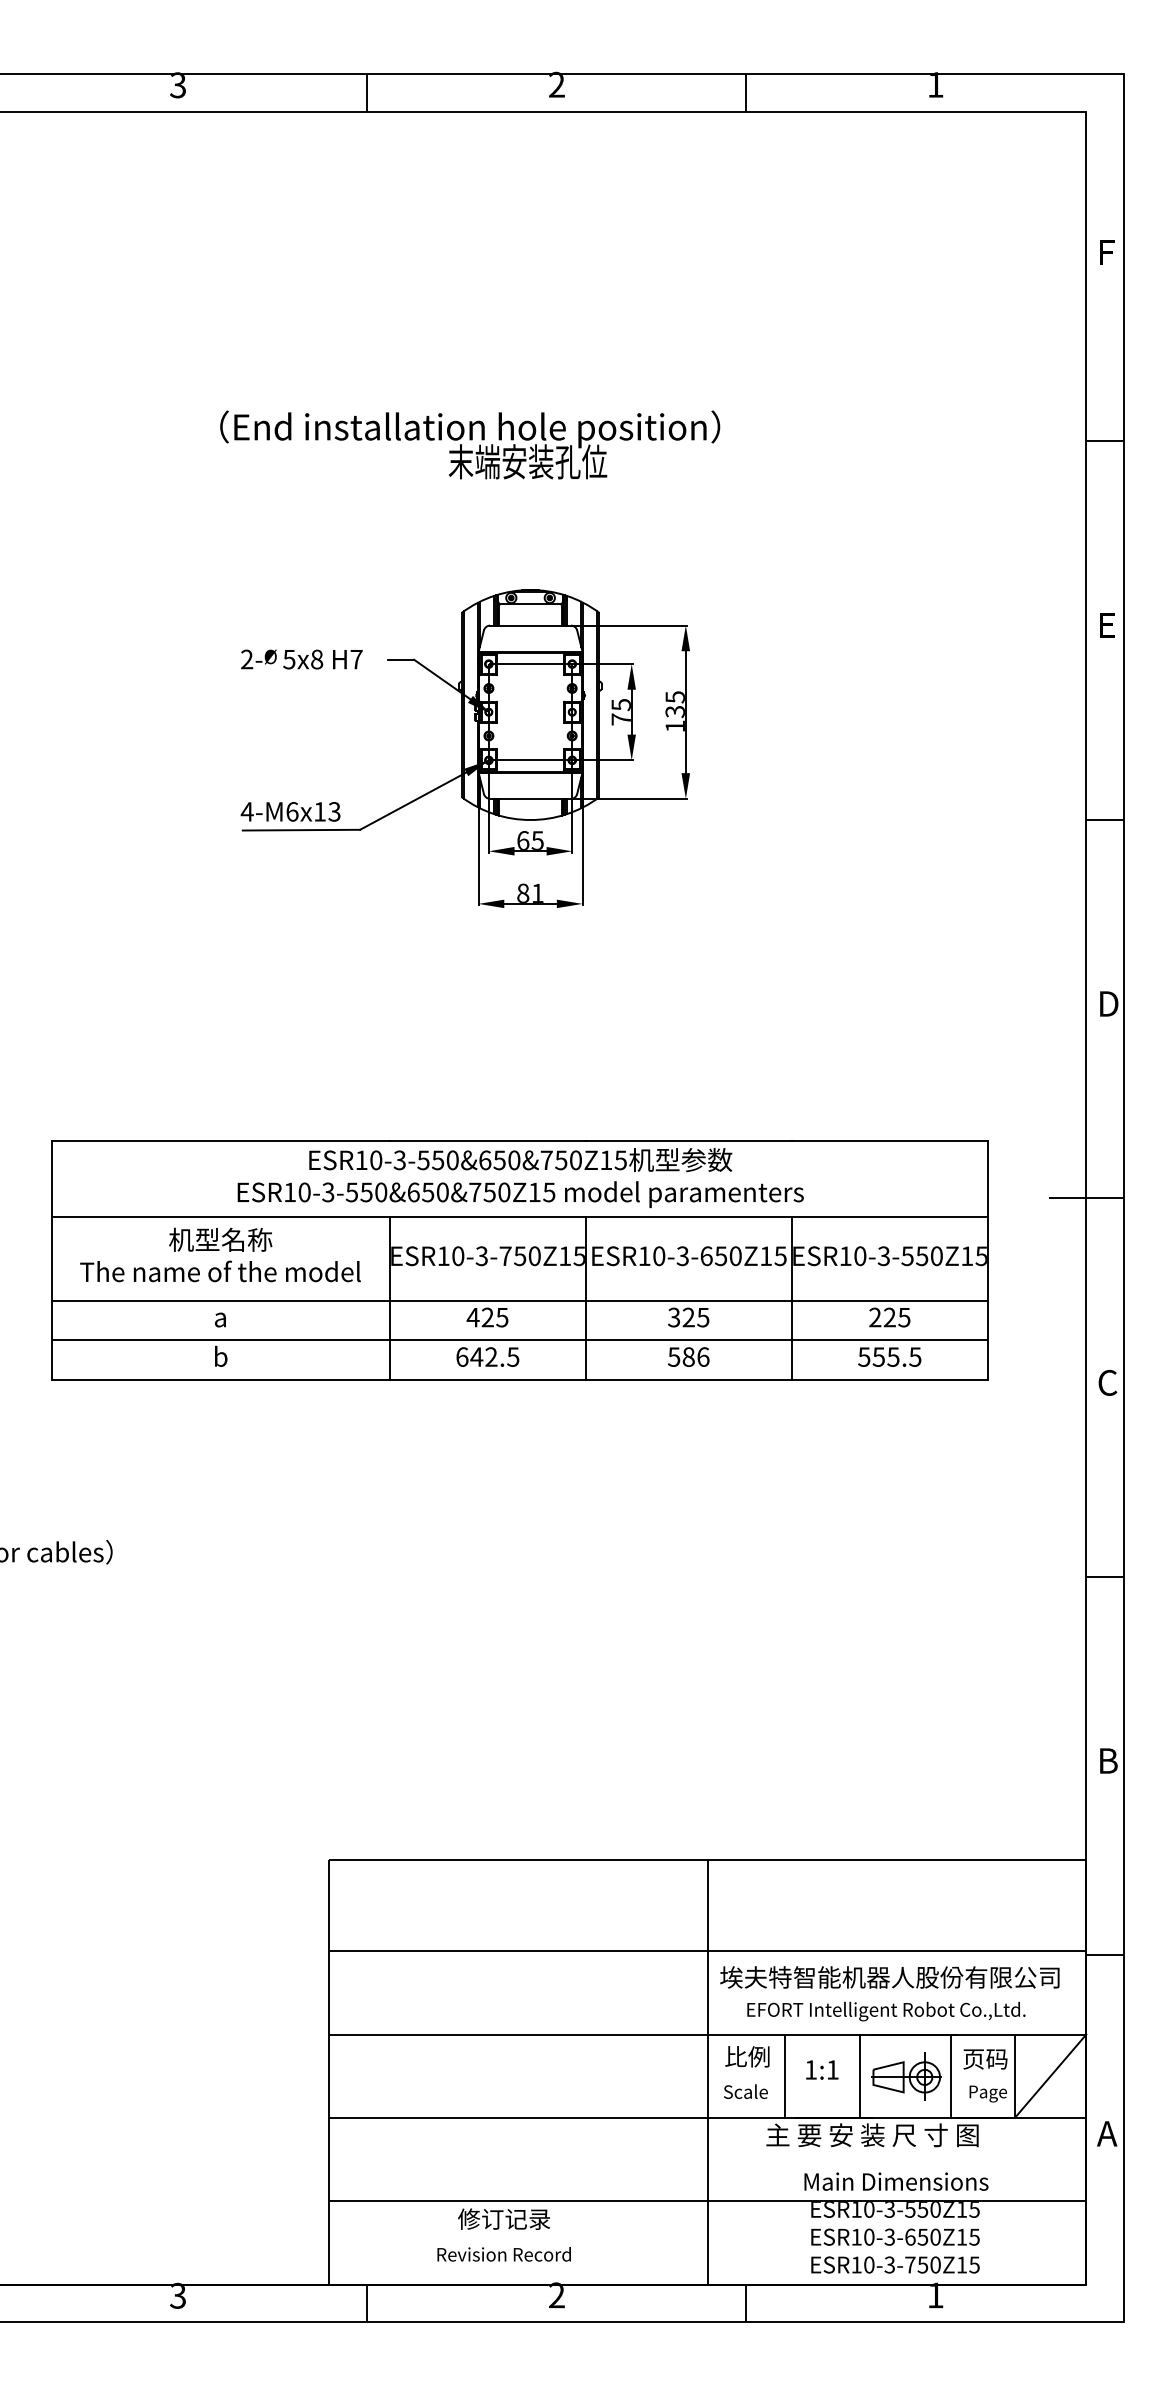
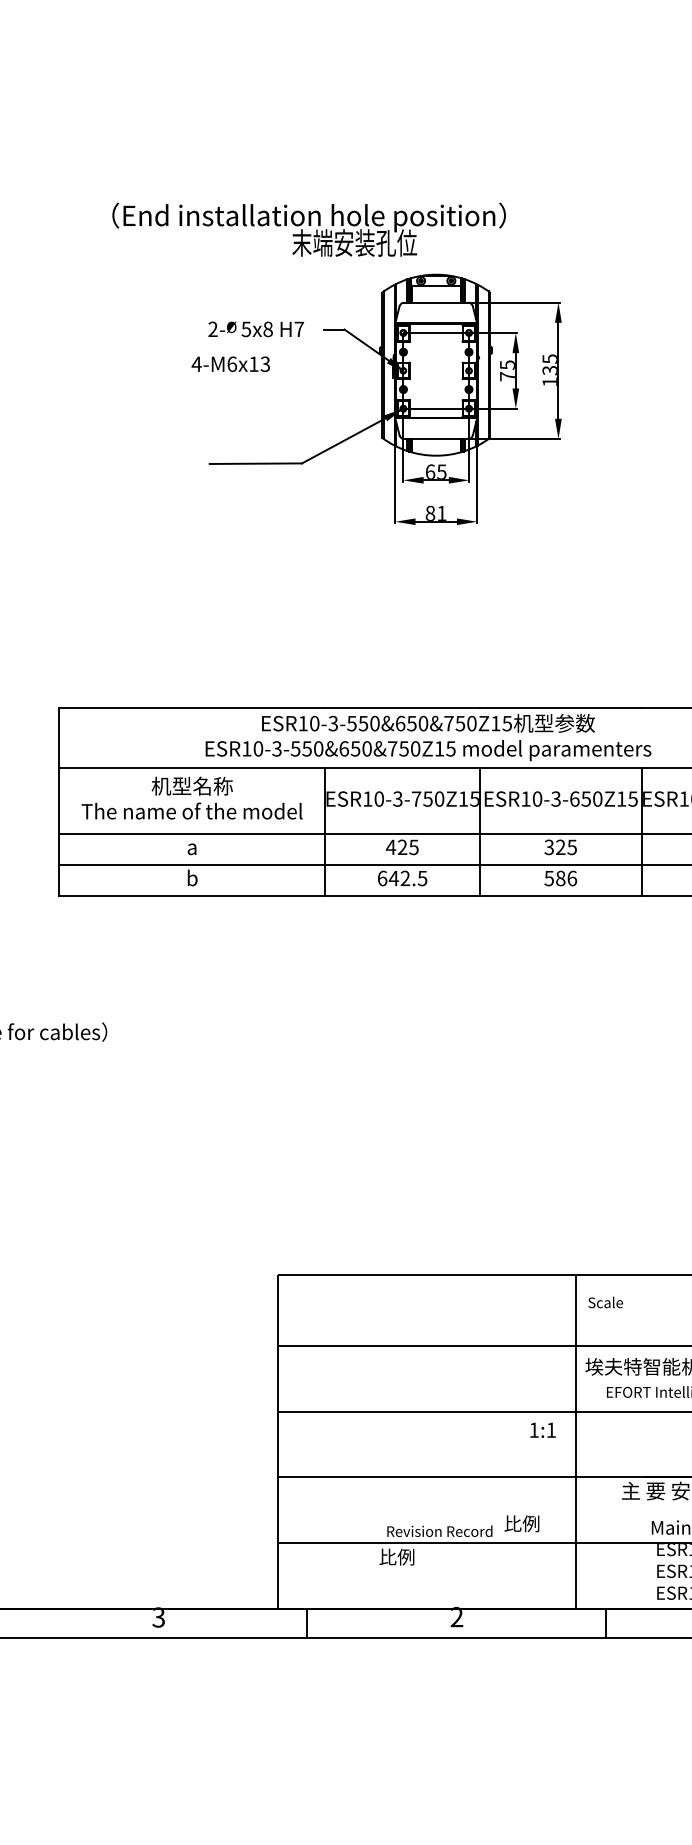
text: (470, 444) -> (309, 229), moved
text: (290, 811) -> (230, 363), moved
text: (747, 2056) -> (521, 1523), moved
text: (822, 2069) -> (543, 1429), moved
line: (785, 2075) -> (636, 1444), removed
text: (745, 2091) -> (605, 1302), moved
text: (504, 2218) -> (415, 1556), 修订记录 -> 比例
text: (503, 2254) -> (439, 1531), moved

